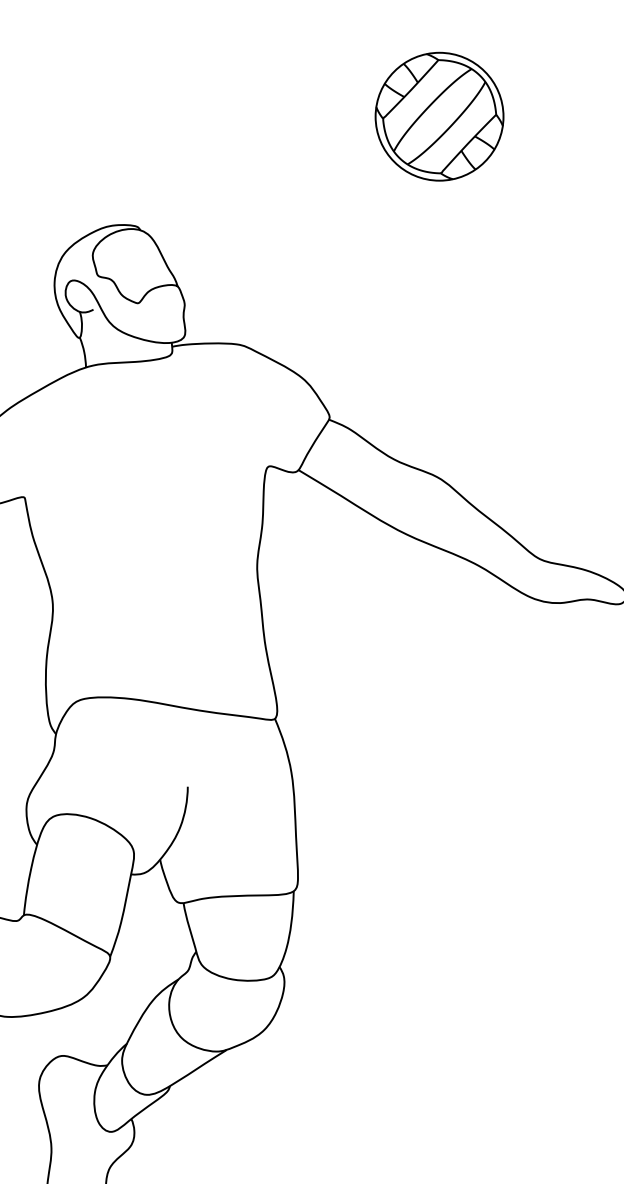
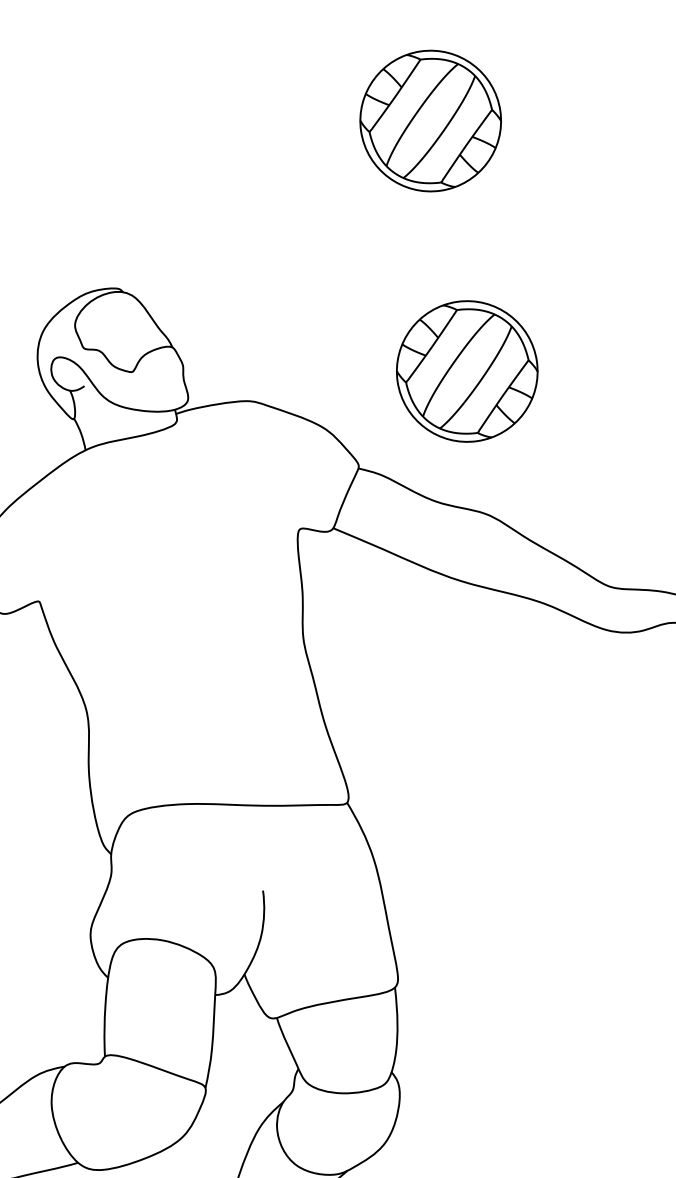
part: (439, 346) -> (467, 371), added

